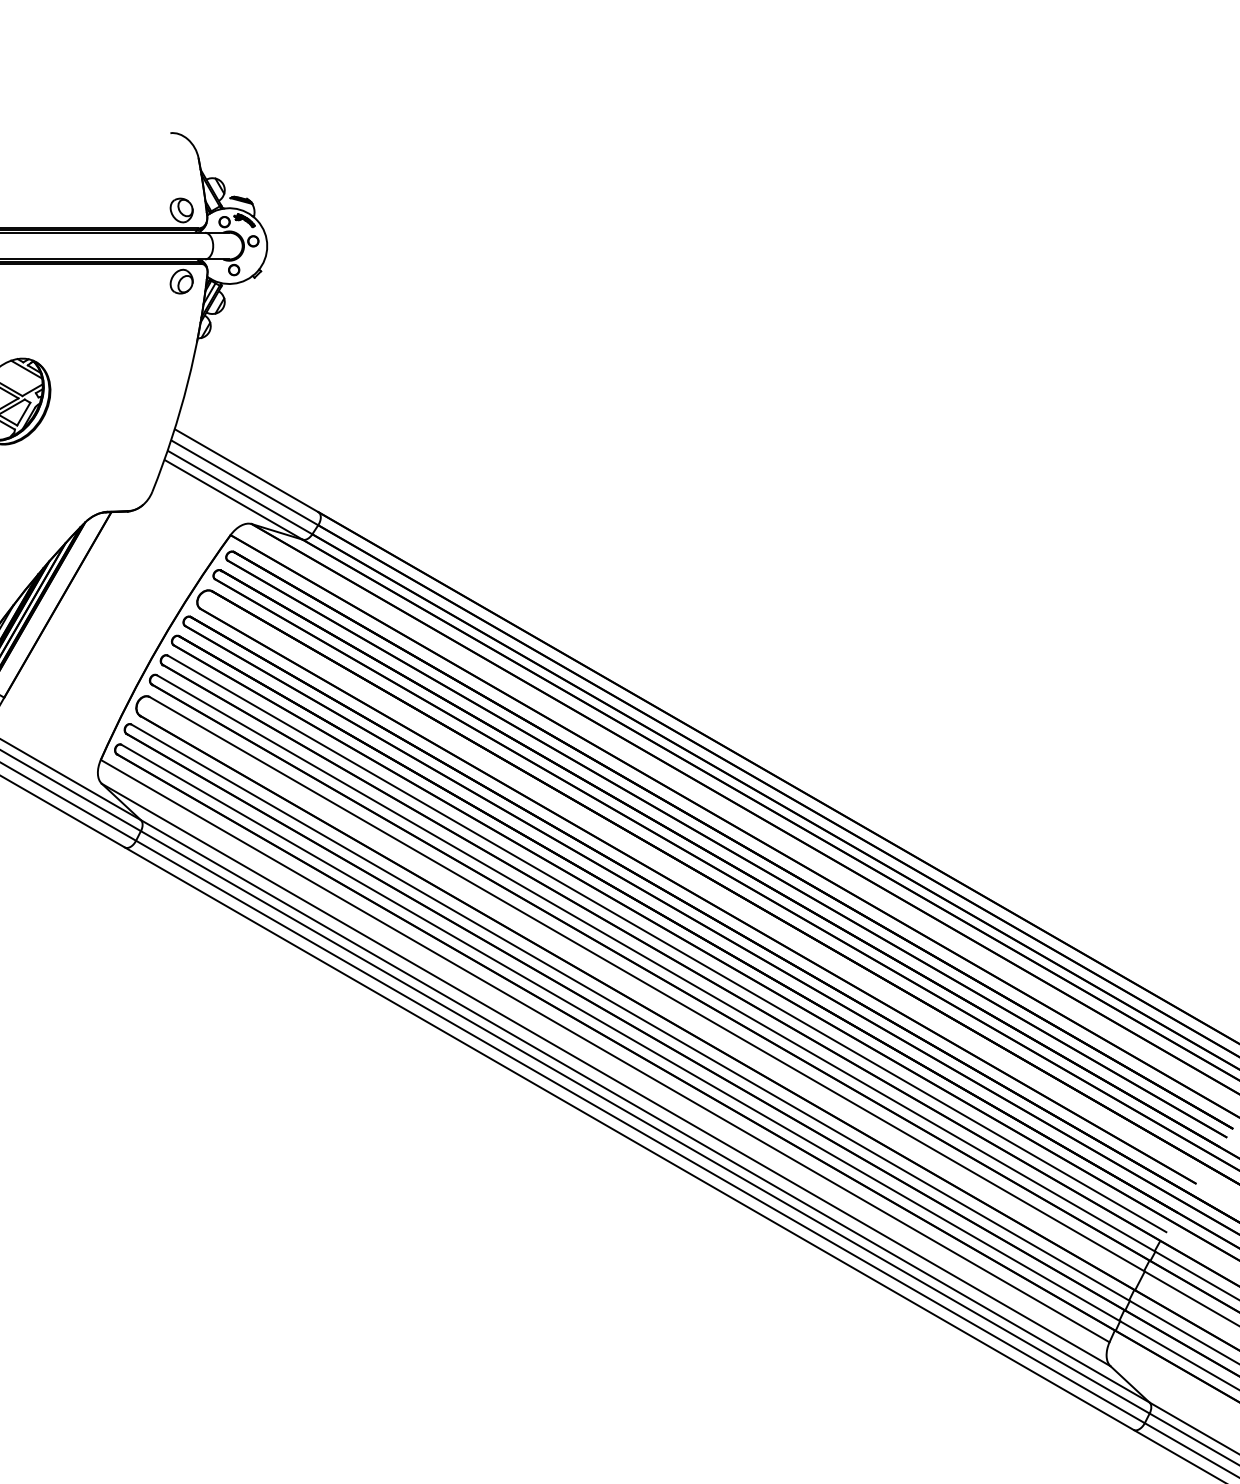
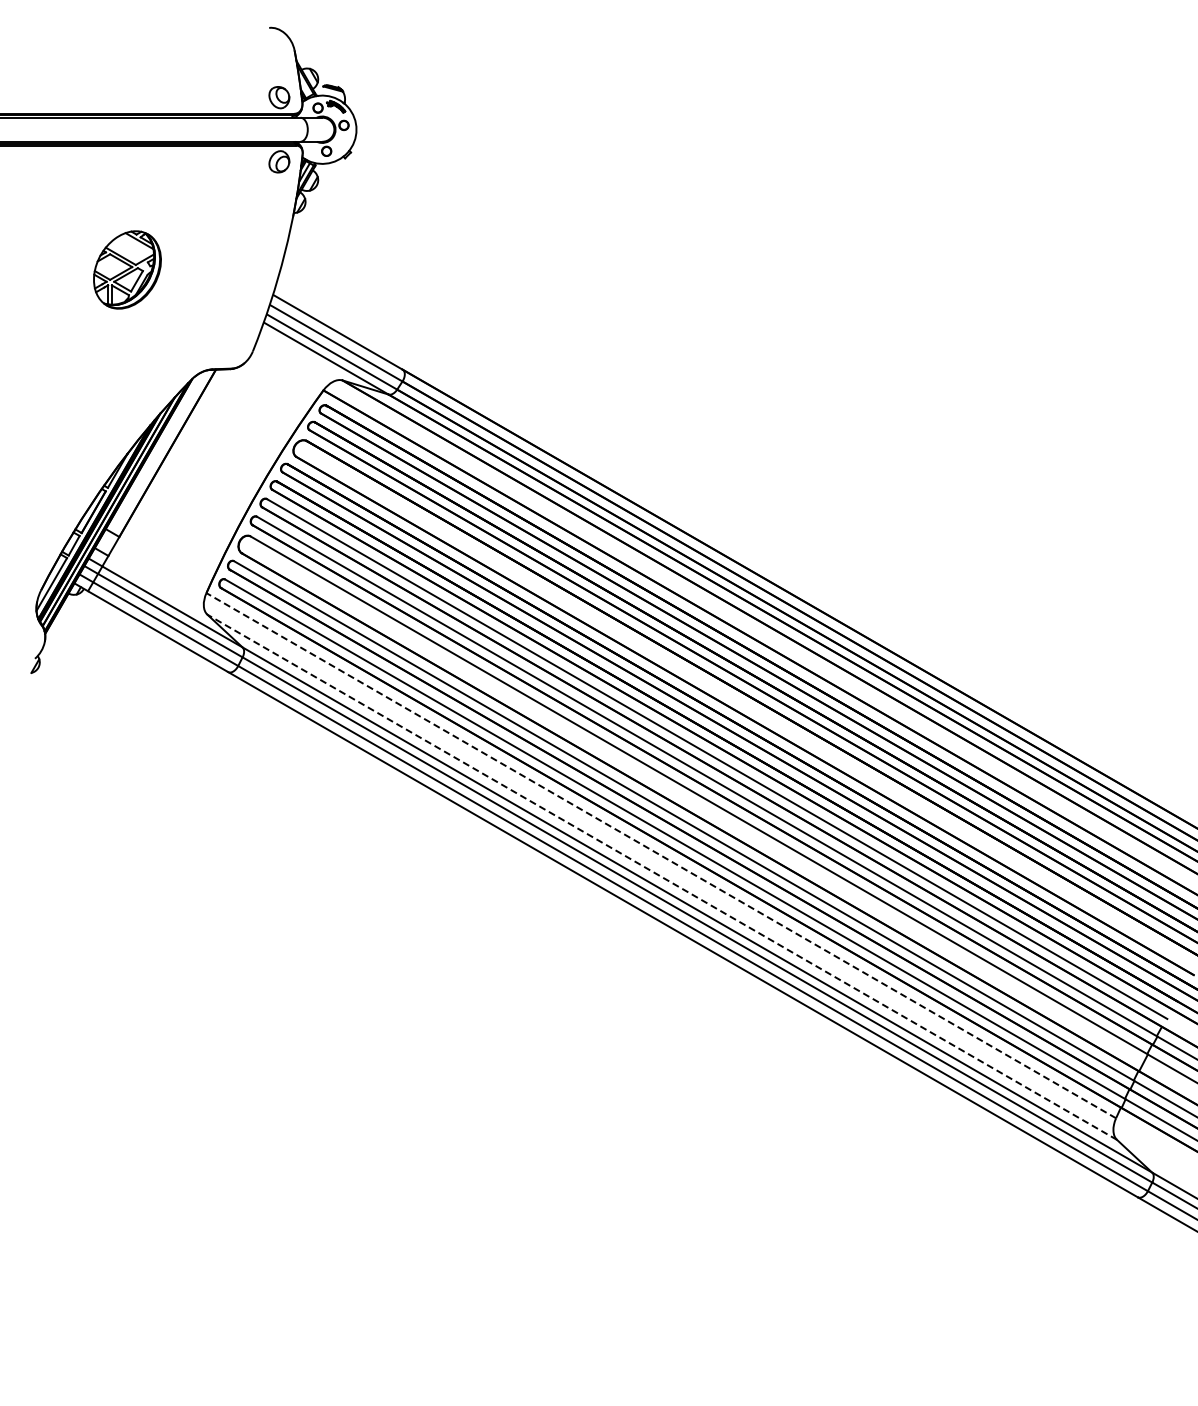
line: (604, 1050) -> (660, 855), solid -> dashed
line: (605, 1075) -> (661, 877), solid -> dashed

